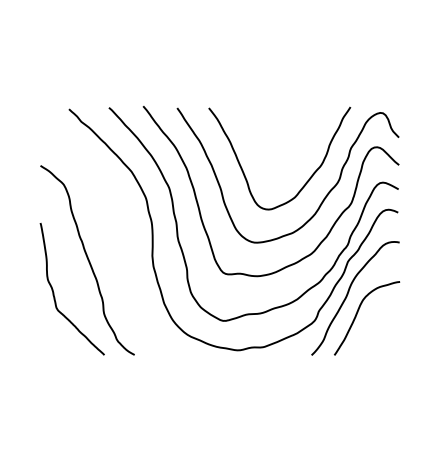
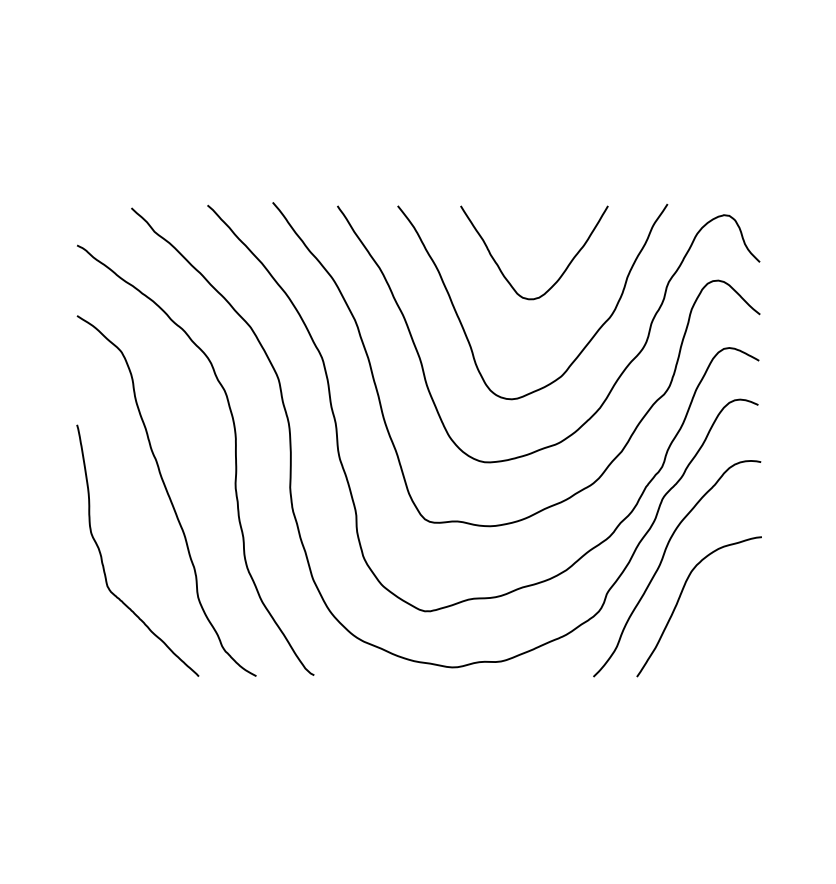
curve: (293, 144) -> (558, 275), added
curve: (123, 241) -> (235, 460), added

